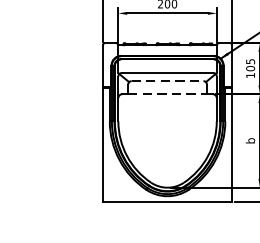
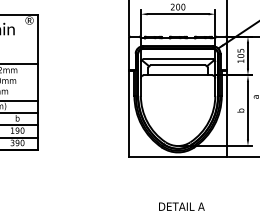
line: (168, 81) -> (178, 65), dashed -> solid
line: (168, 94) -> (178, 75), dashed -> solid

